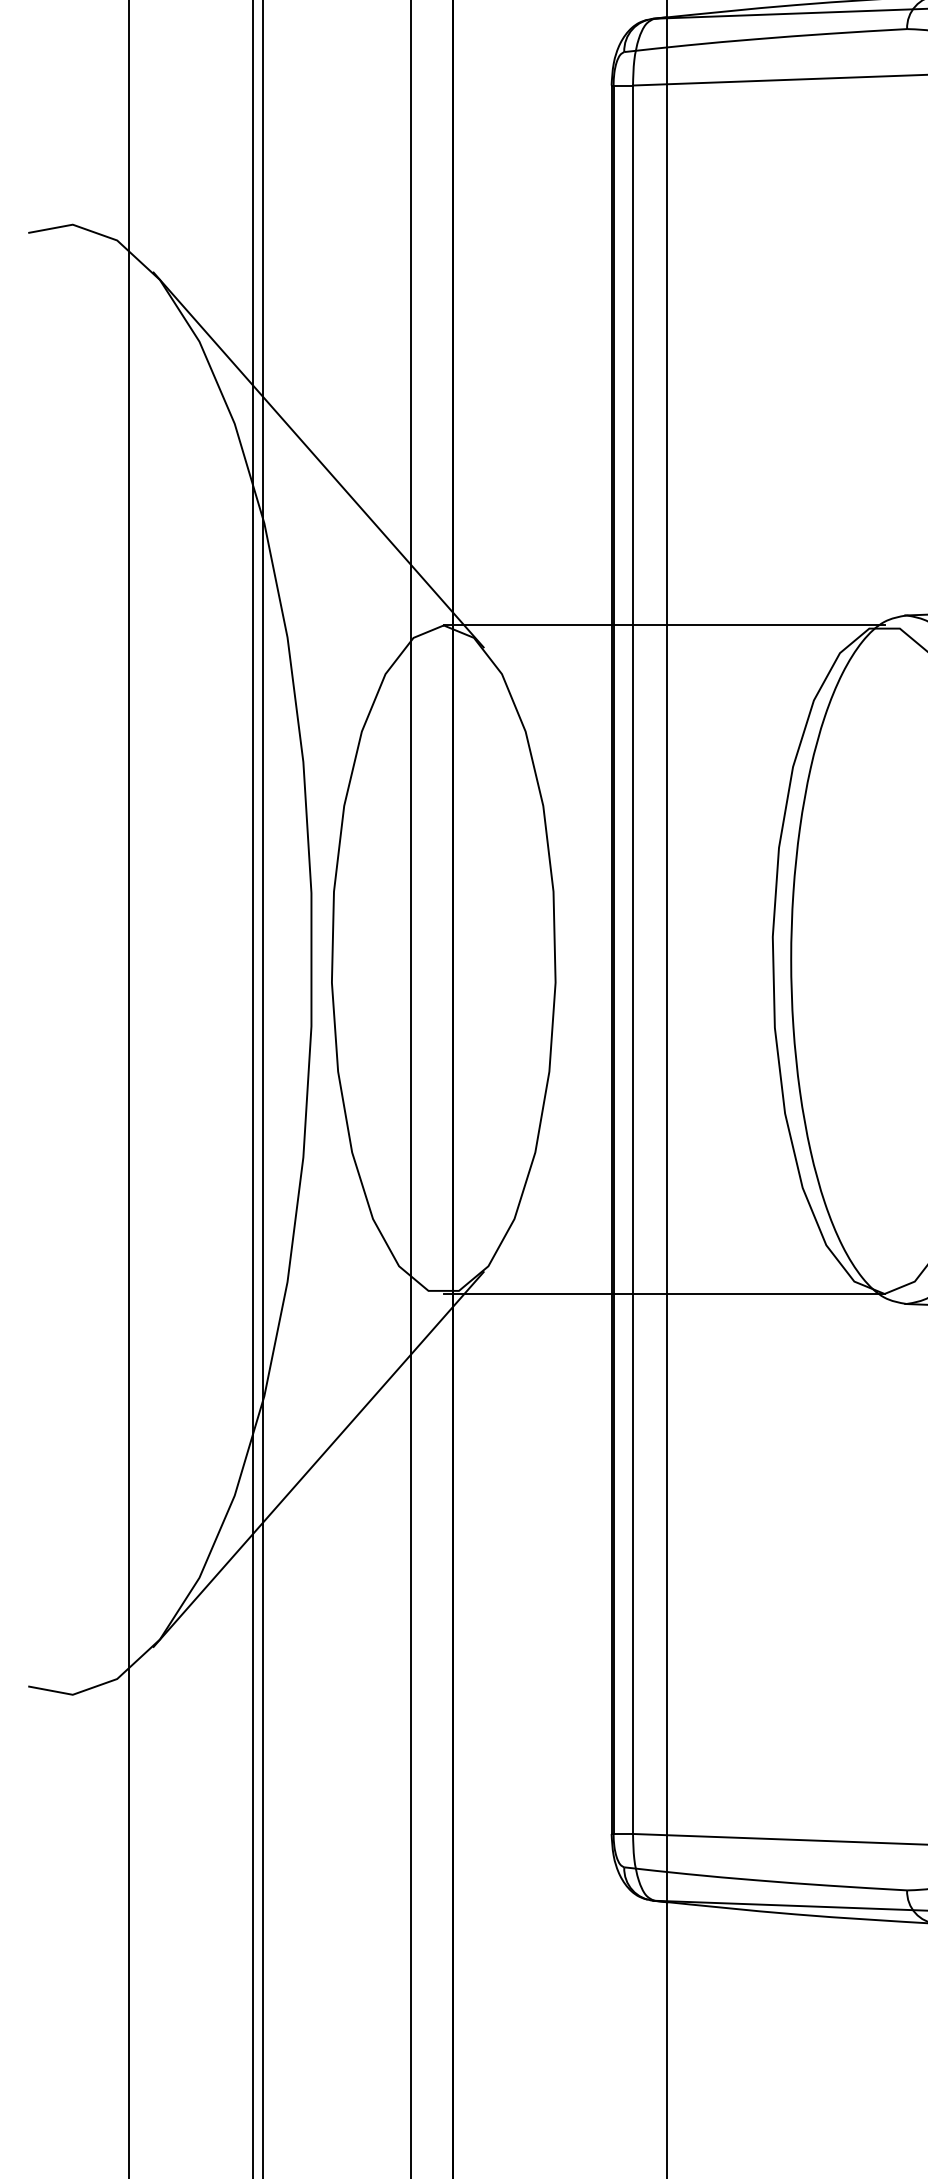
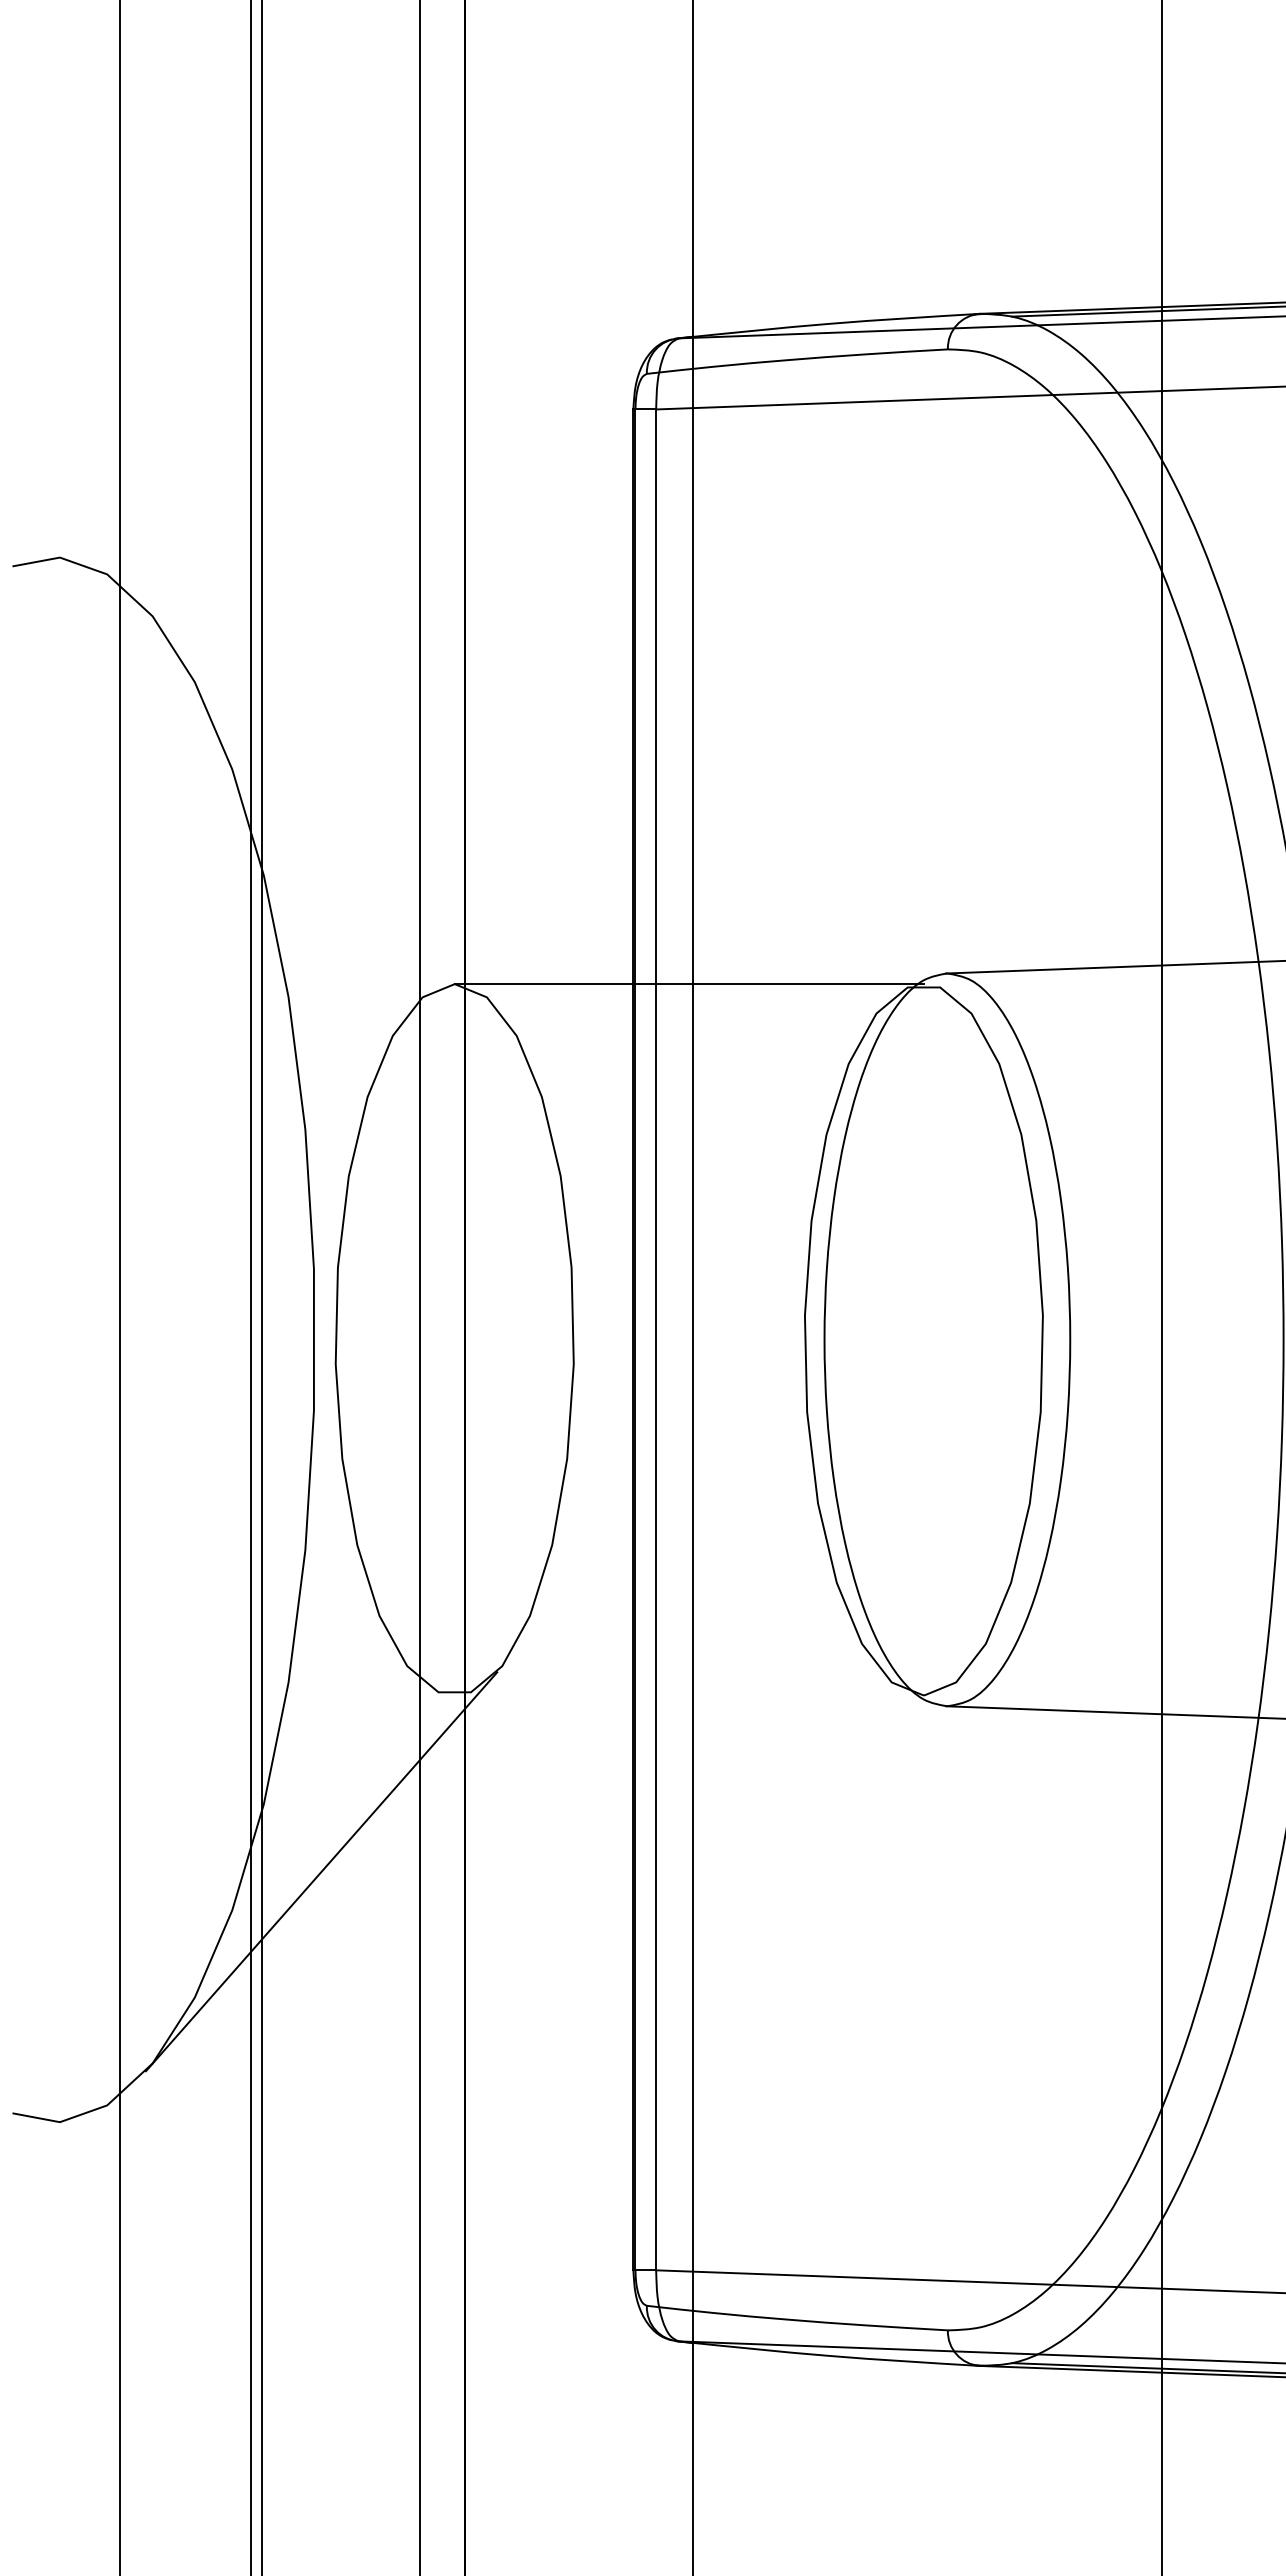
line: (318, 459) -> (321, 807), removed
line: (663, 1293) -> (688, 1695), removed

